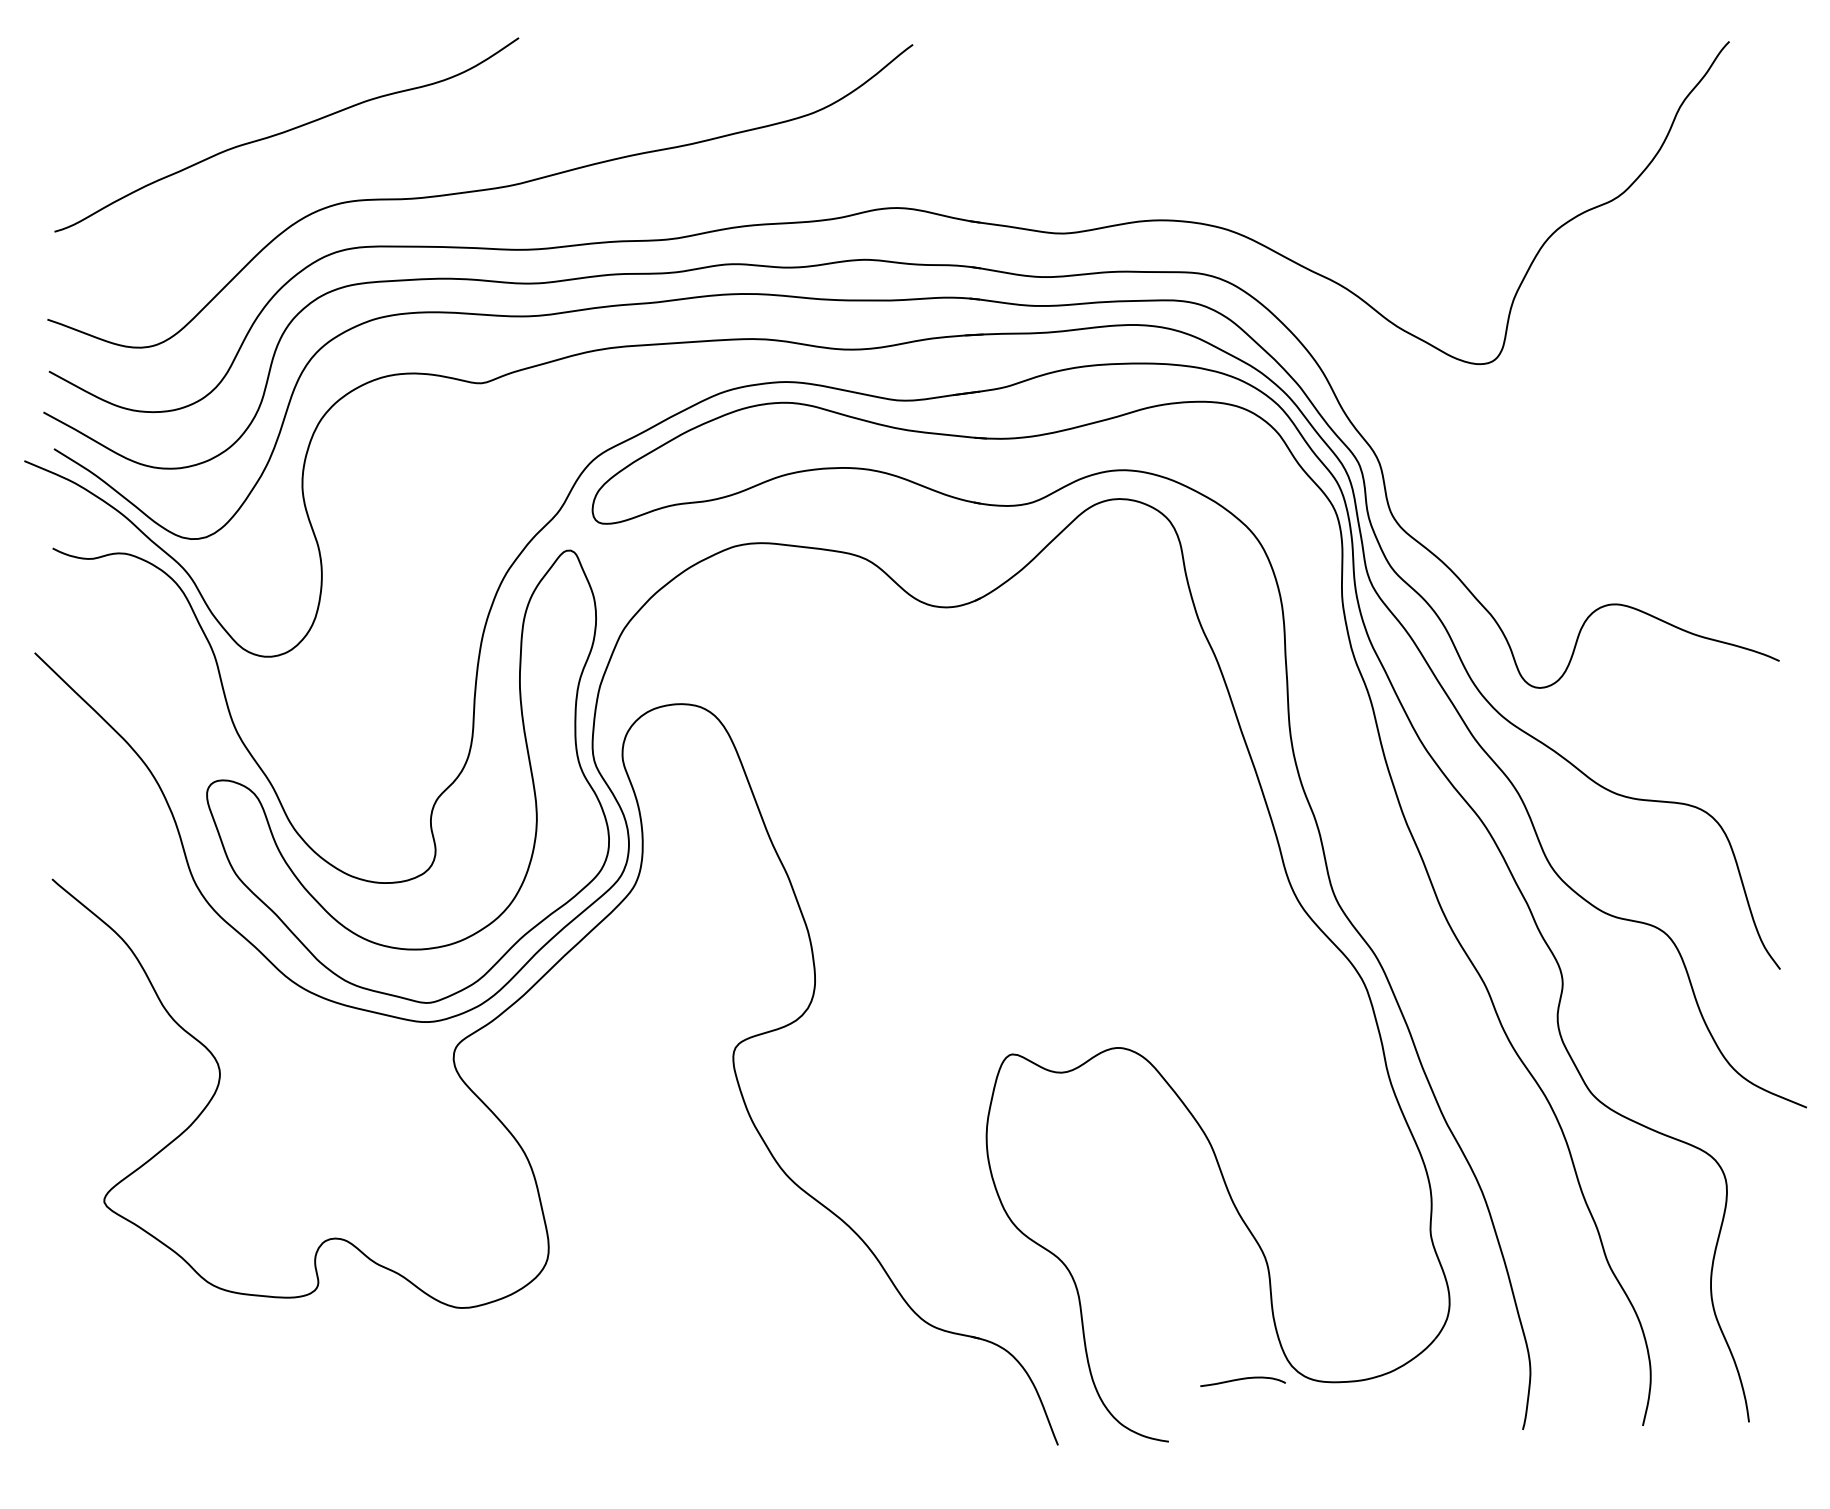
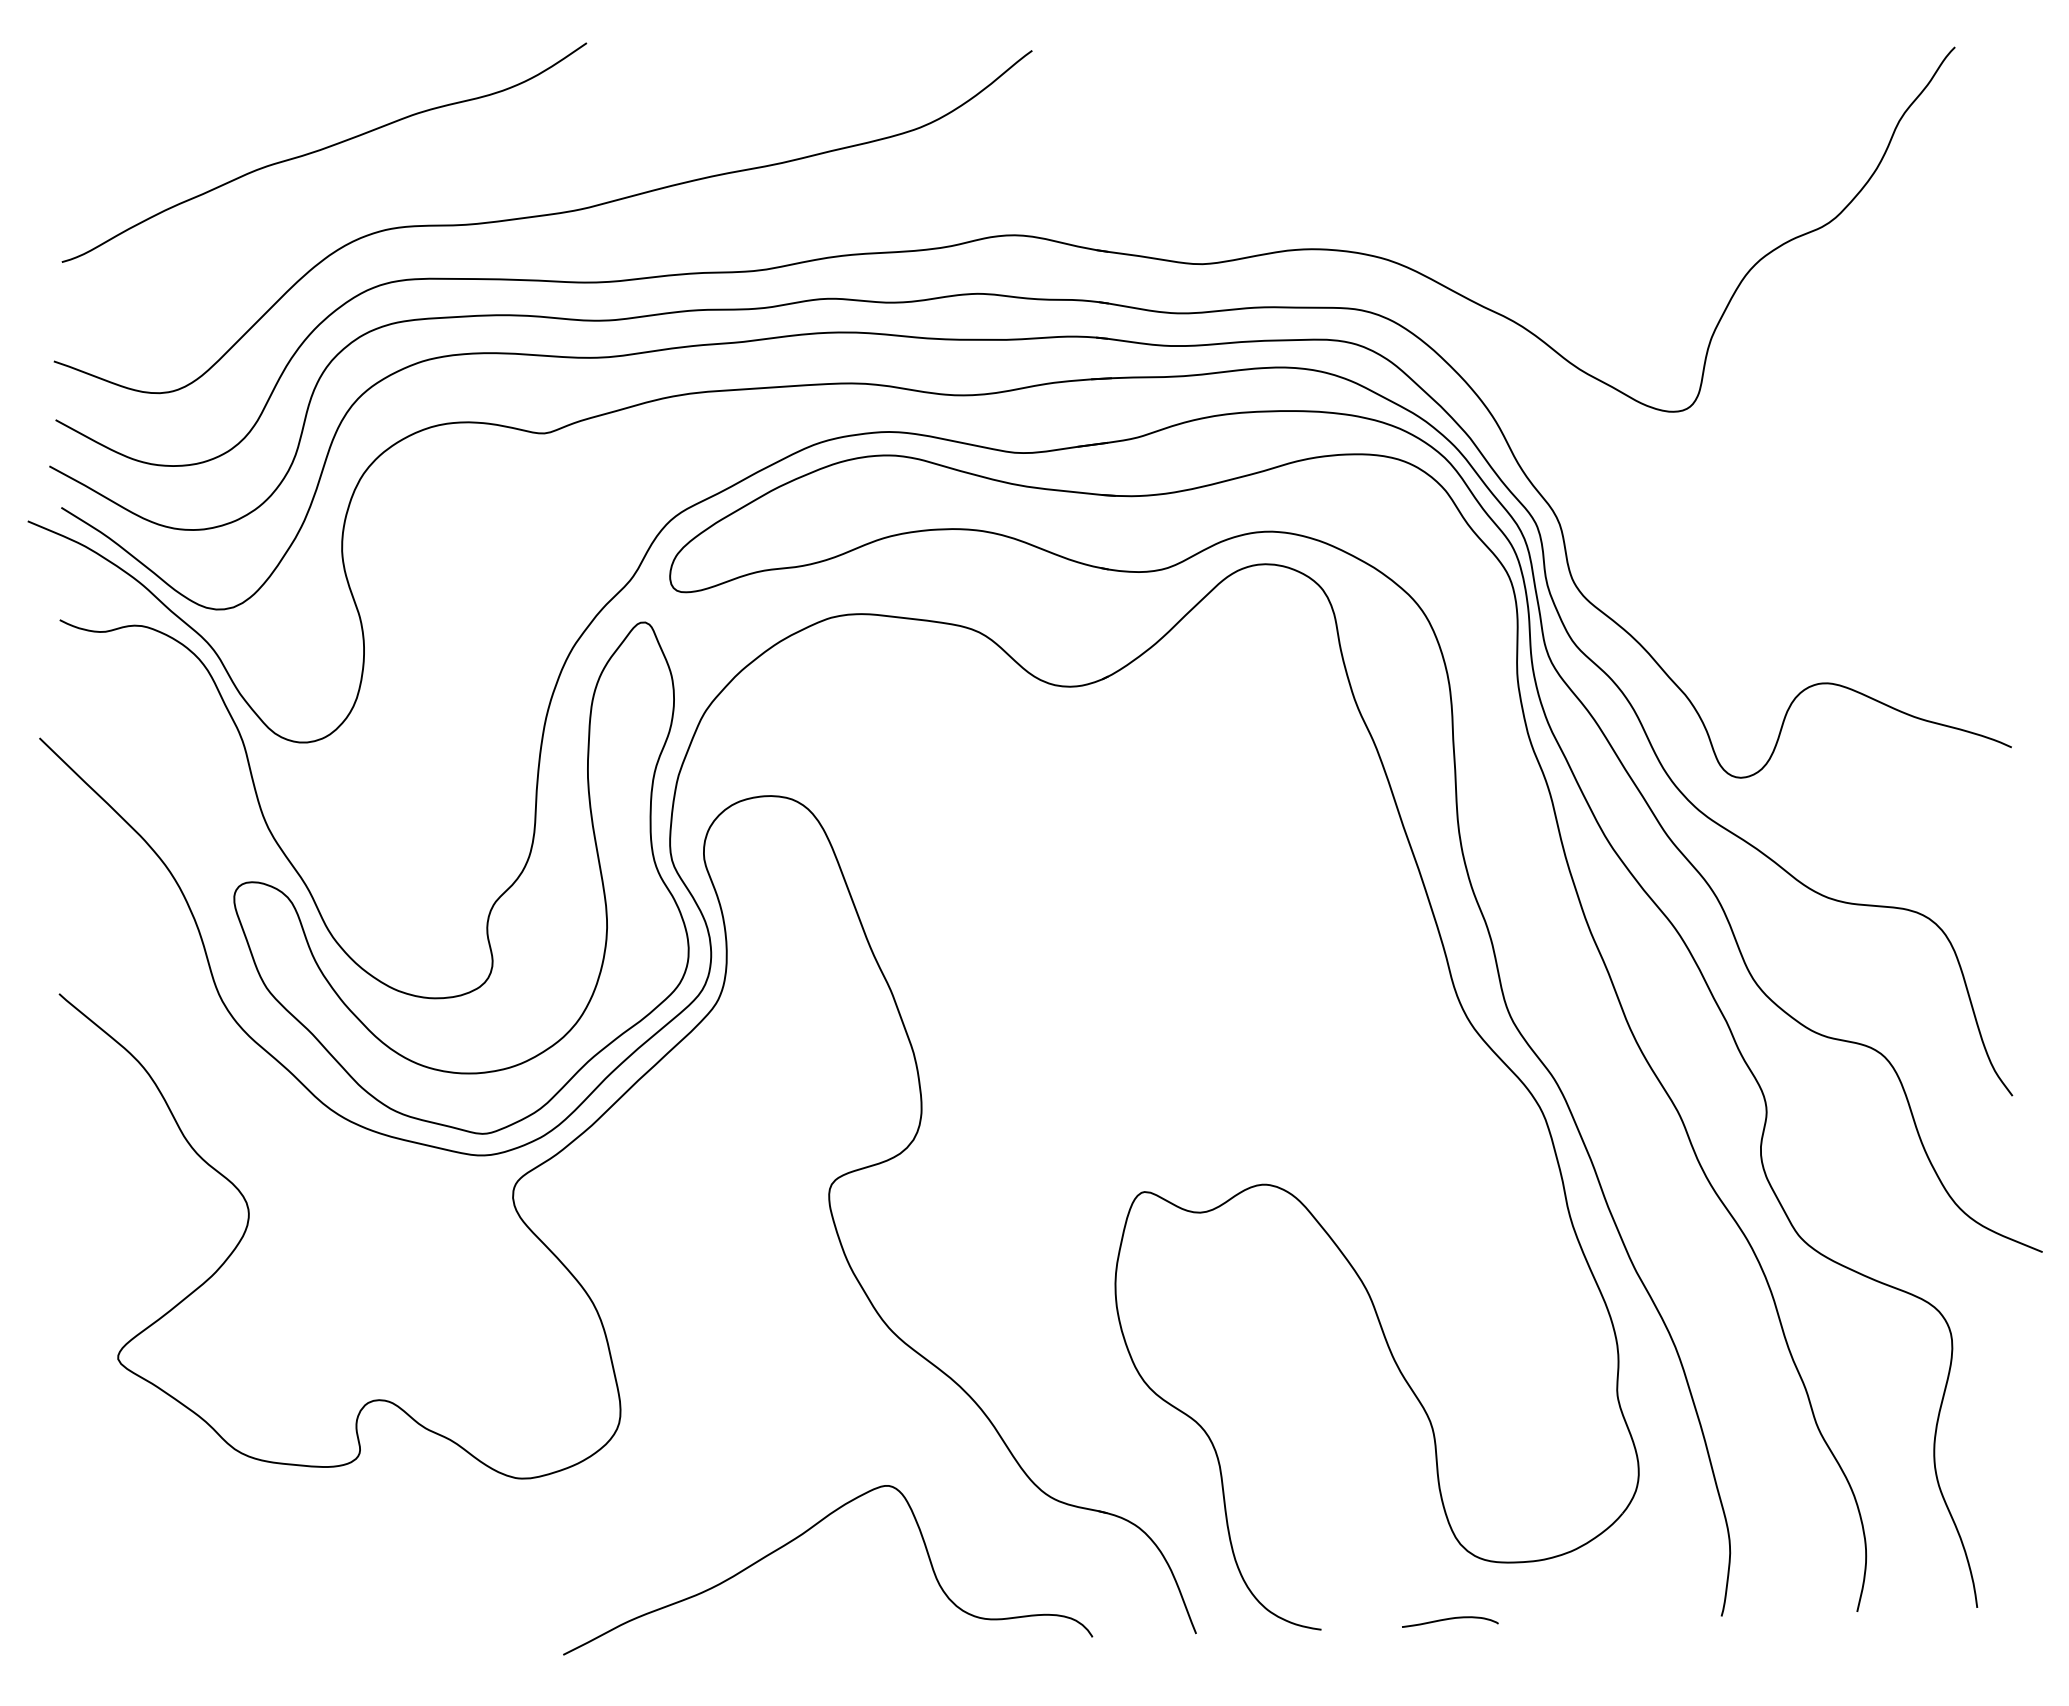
curve: (712, 1356) -> (805, 1533), added
curve: (1243, 1379) -> (1450, 1619), moved

